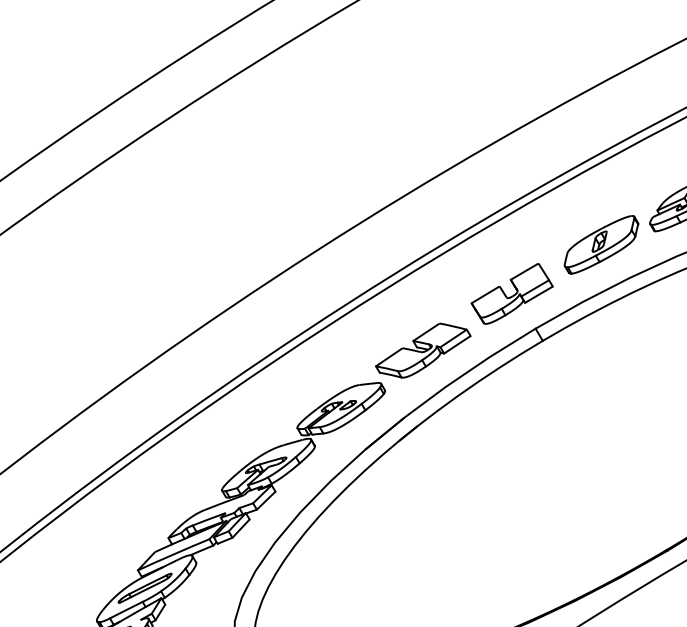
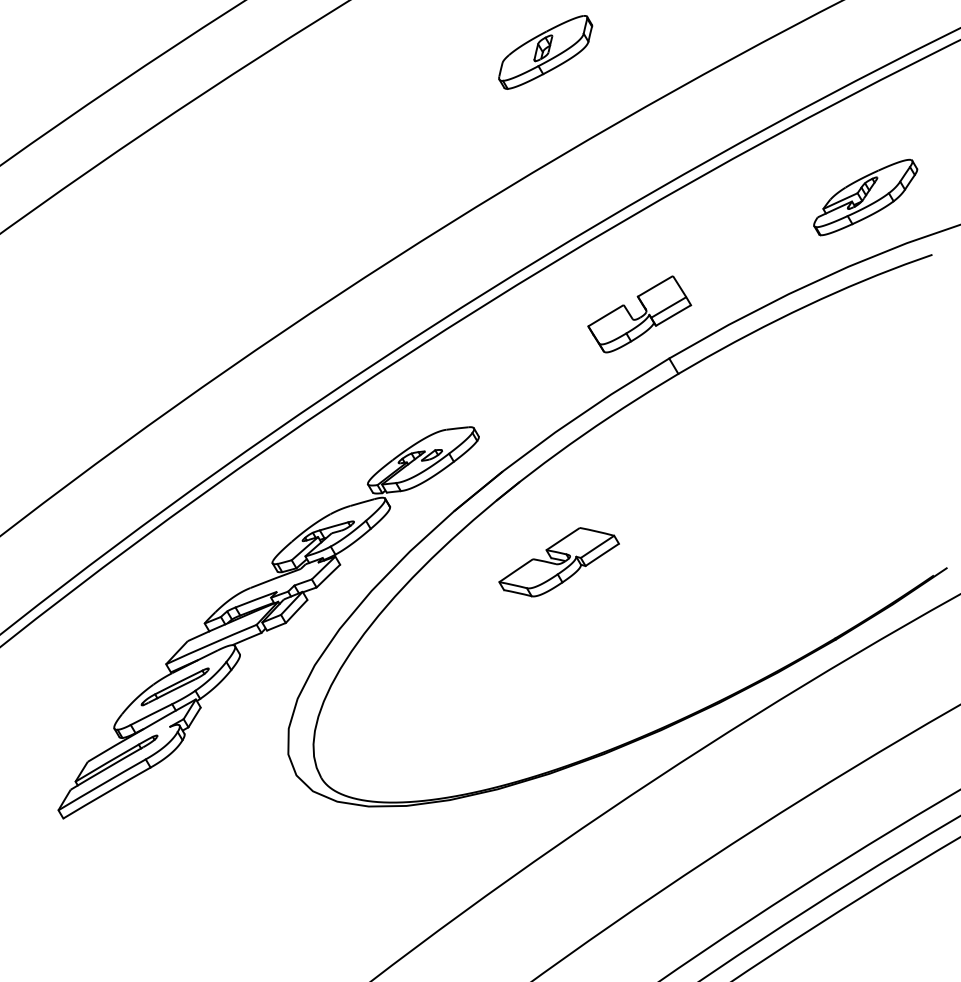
part: (601, 244) -> (545, 52), moved
part: (422, 350) -> (558, 562), moved

